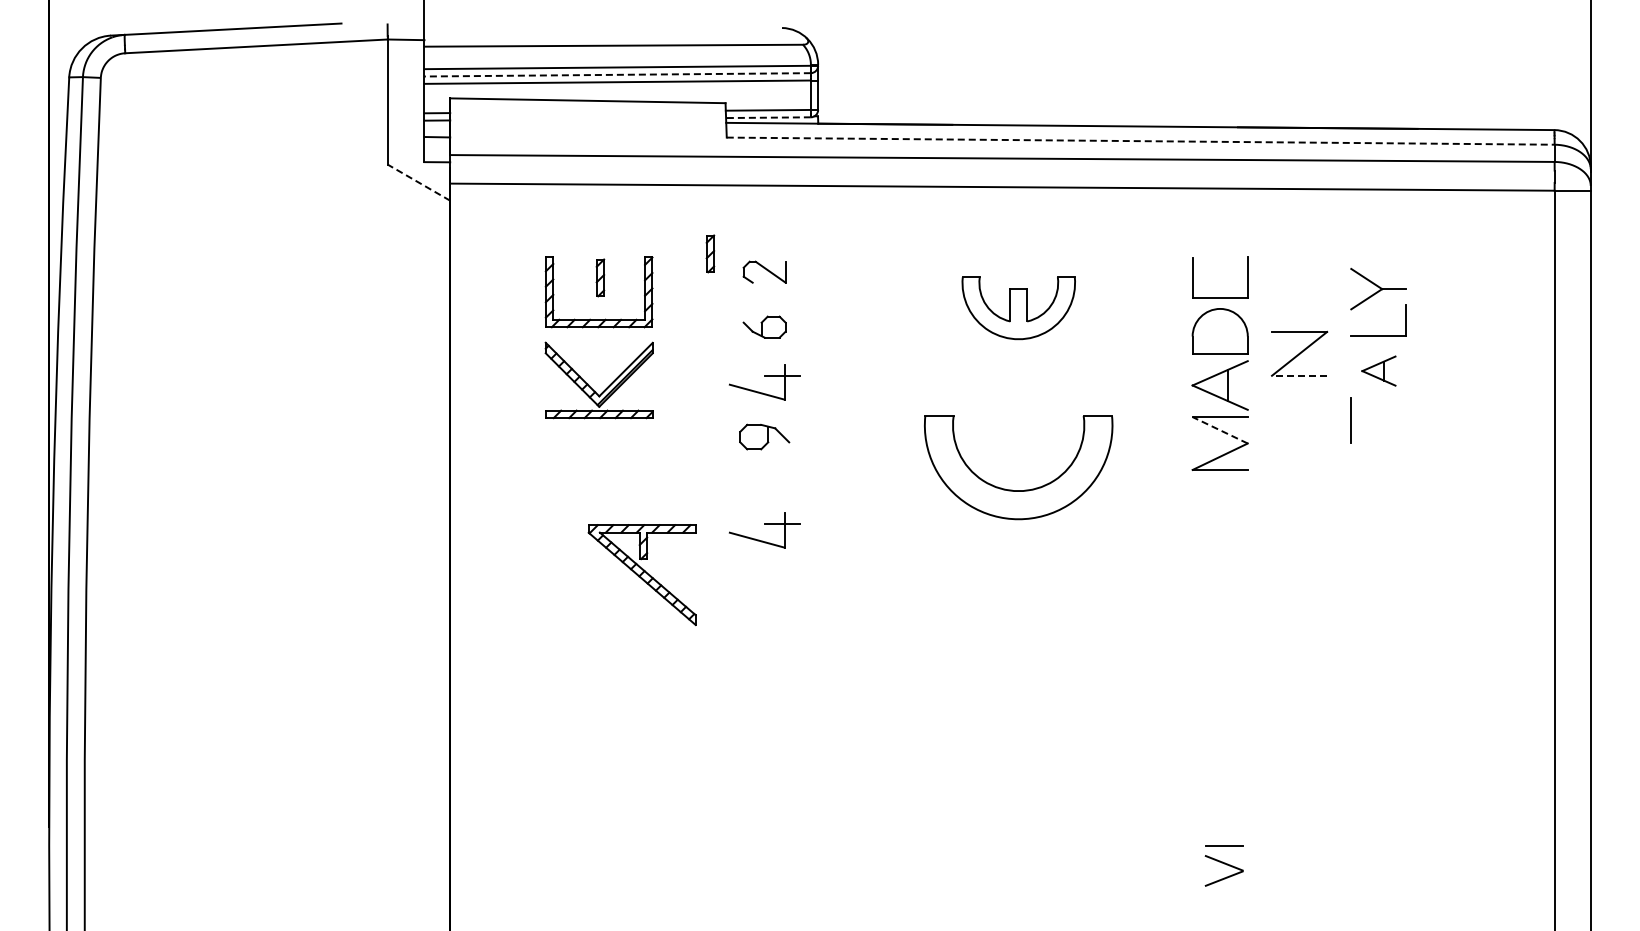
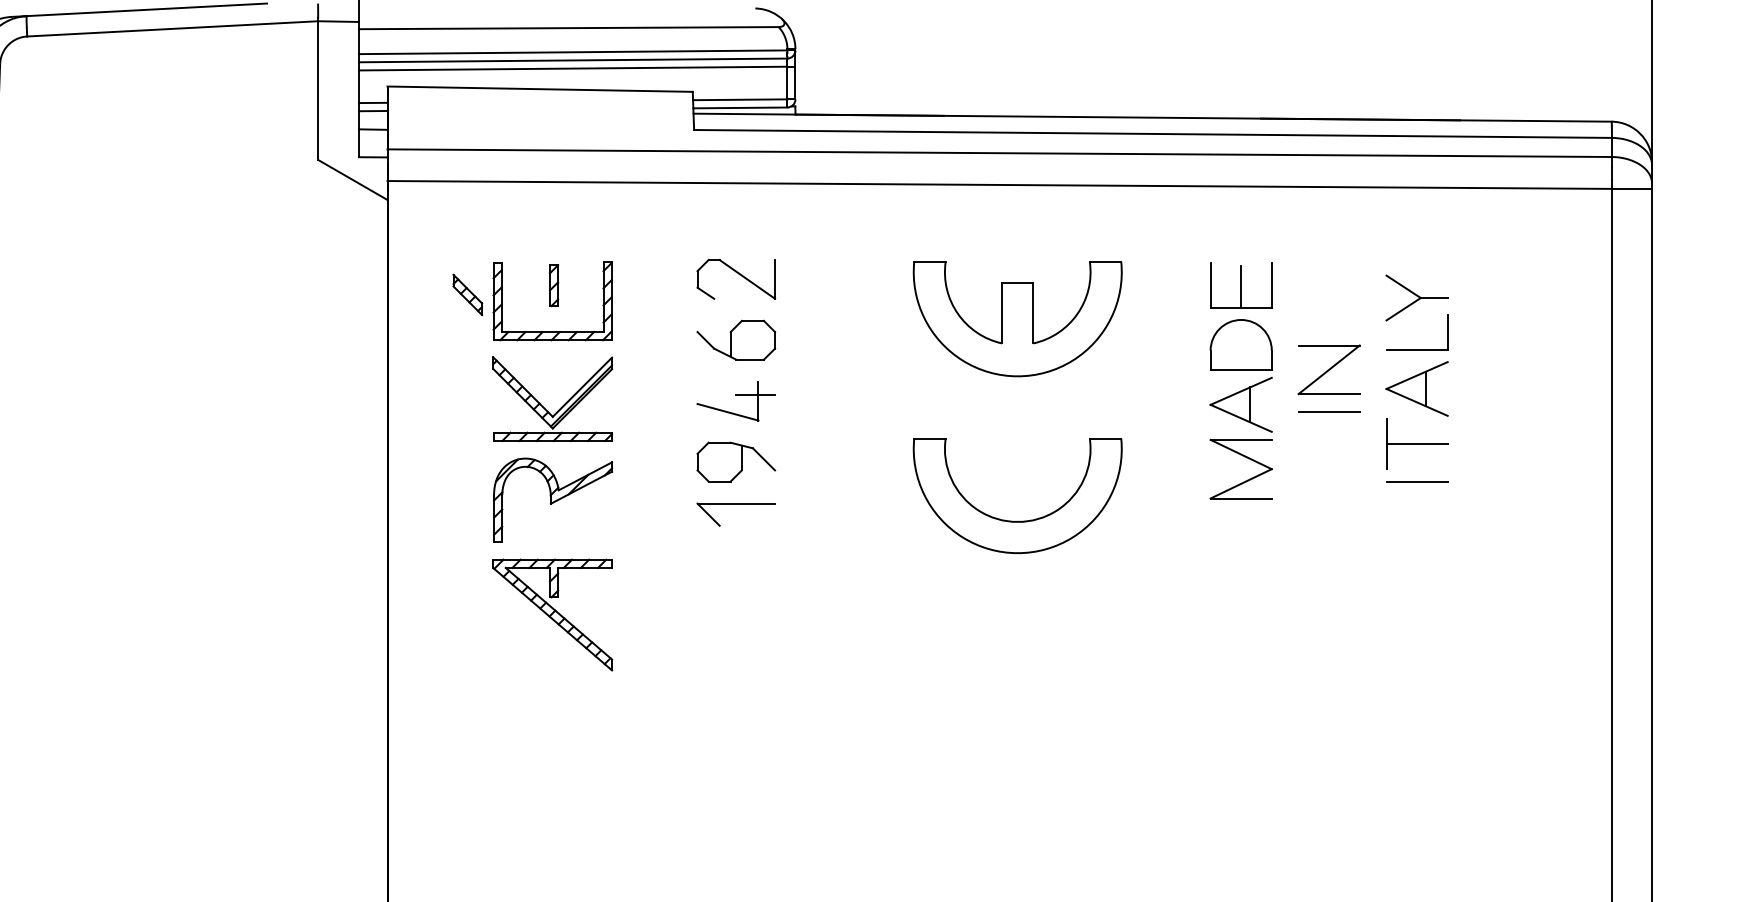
line: (617, 74) -> (572, 60), dashed -> solid
line: (767, 117) -> (739, 107), dashed -> solid
line: (1140, 141) -> (1152, 134), dashed -> solid
line: (418, 182) -> (352, 179), dashed -> solid
part: (710, 253) -> (676, 258), removed
part: (764, 271) -> (735, 278), size x1.67
line: (1220, 279) -> (1241, 287), added
part: (522, 286) -> (467, 295), added
part: (1018, 308) -> (1017, 319), size x1.67
part: (764, 326) -> (735, 339), size x1.67
part: (1378, 370) -> (1416, 388), size x1.67
line: (1299, 375) -> (1329, 393), dashed -> solid
line: (1299, 392) -> (1329, 412), added
line: (1378, 420) -> (1416, 443), added
line: (1220, 430) -> (1241, 454), dashed -> solid
part: (764, 436) -> (735, 461), size x1.43
line: (1378, 454) -> (1416, 481), added
part: (599, 471) -> (553, 500), added
part: (764, 475) -> (735, 504), added
part: (764, 530) -> (735, 565), removed
part: (641, 575) -> (551, 615), moved

